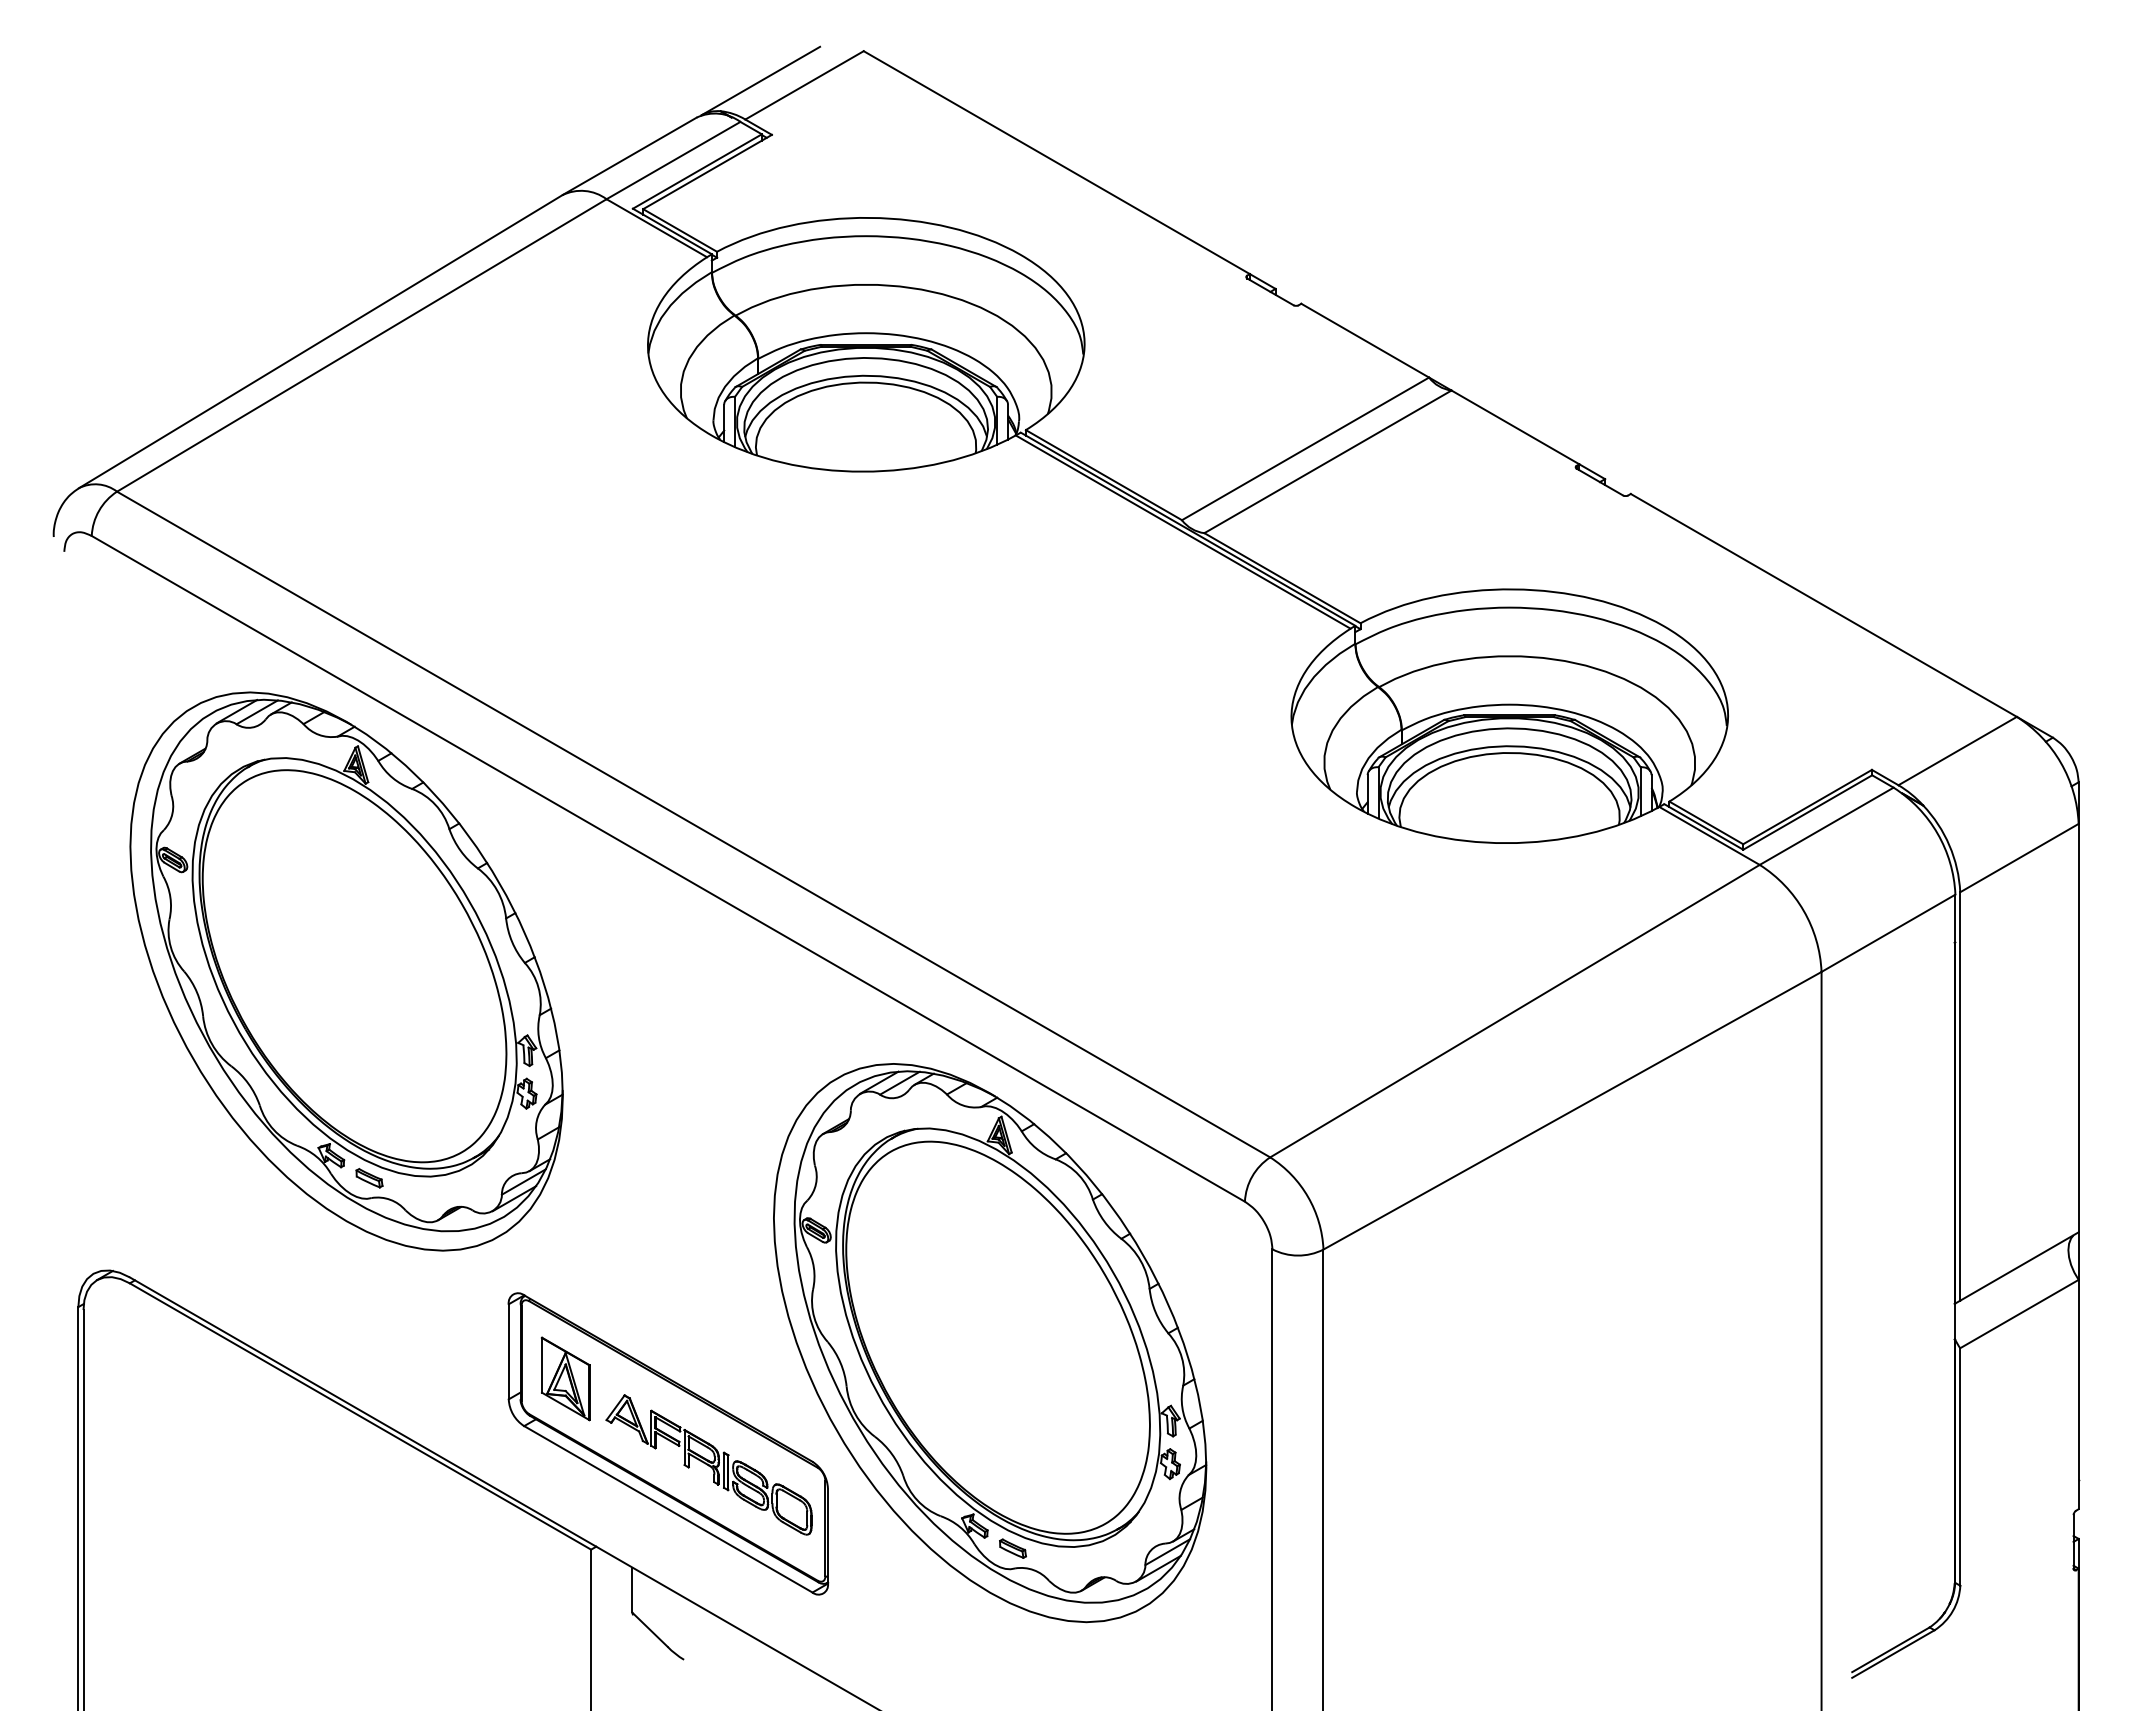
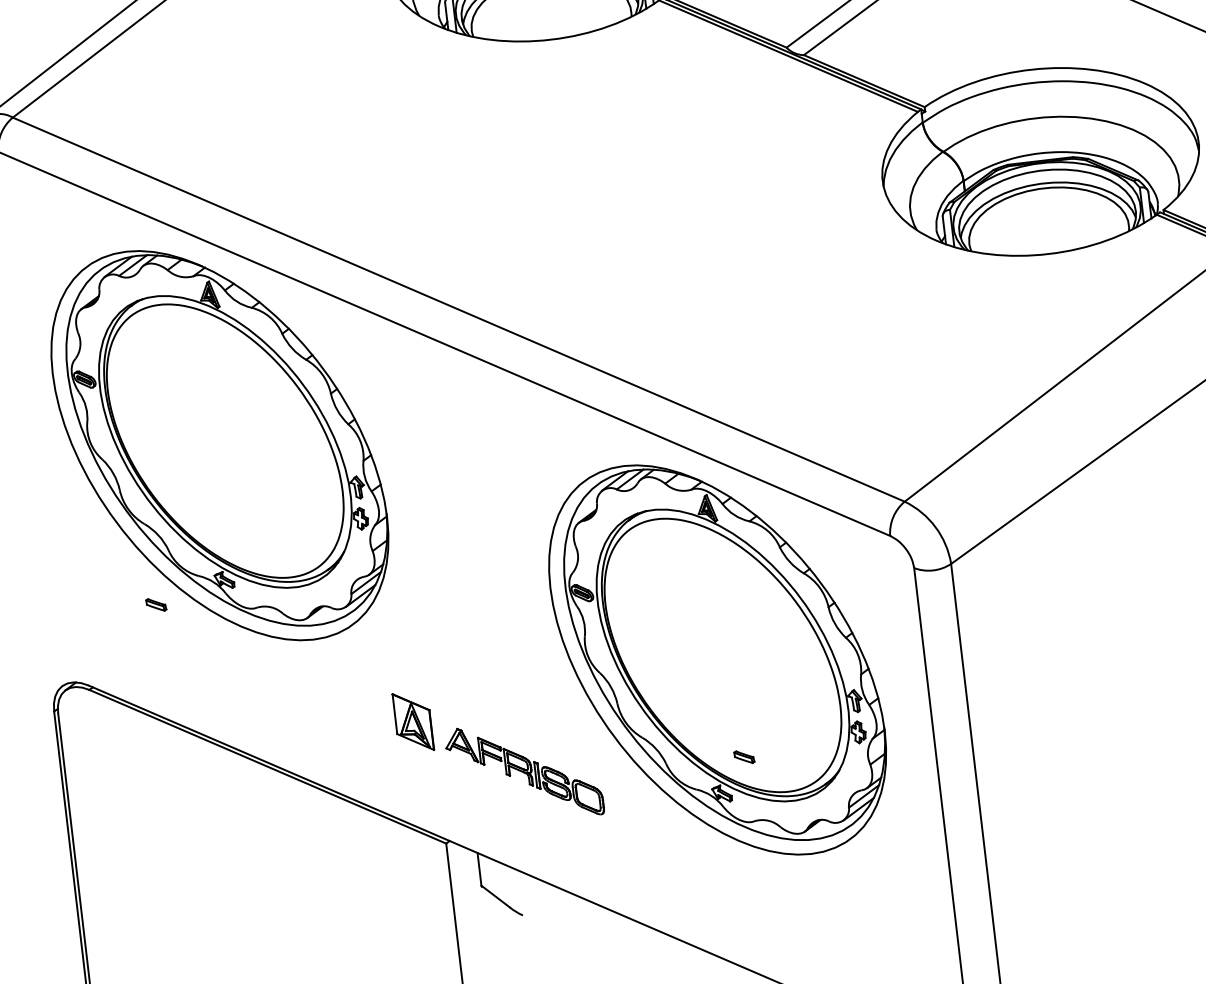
part: (369, 1178) -> (156, 605), moved
part: (668, 1443) -> (493, 760), removed
part: (1012, 1548) -> (744, 757), moved

